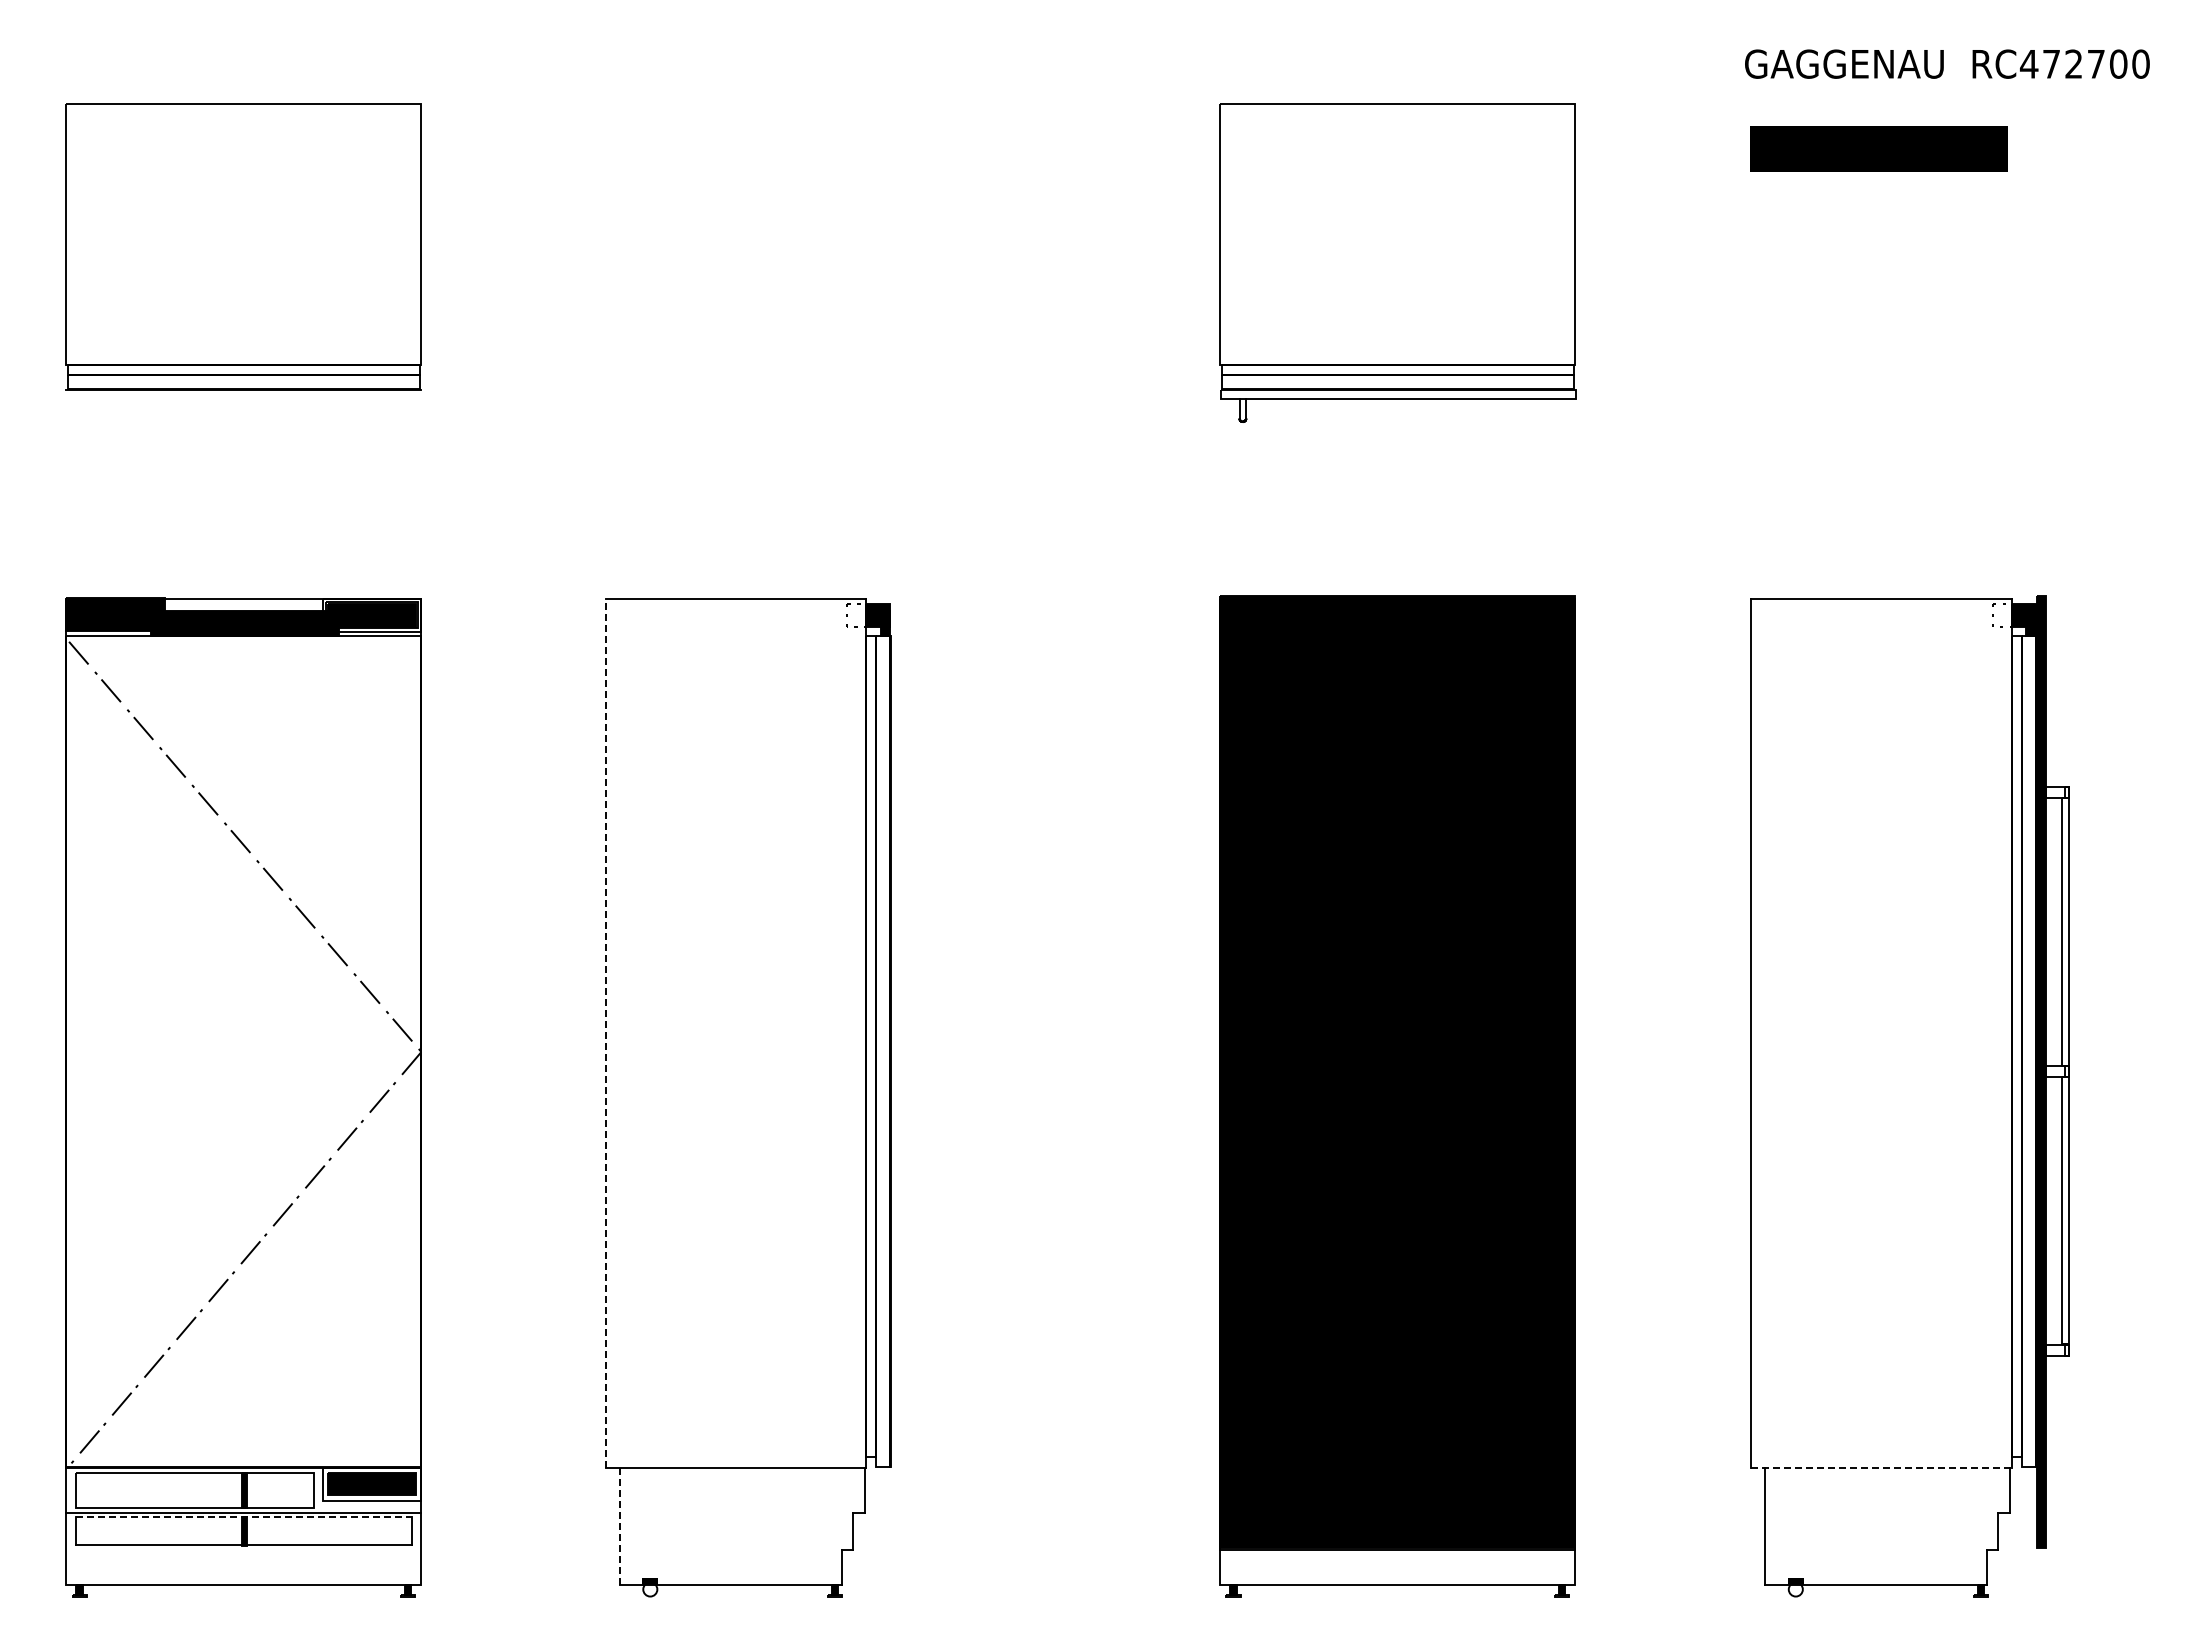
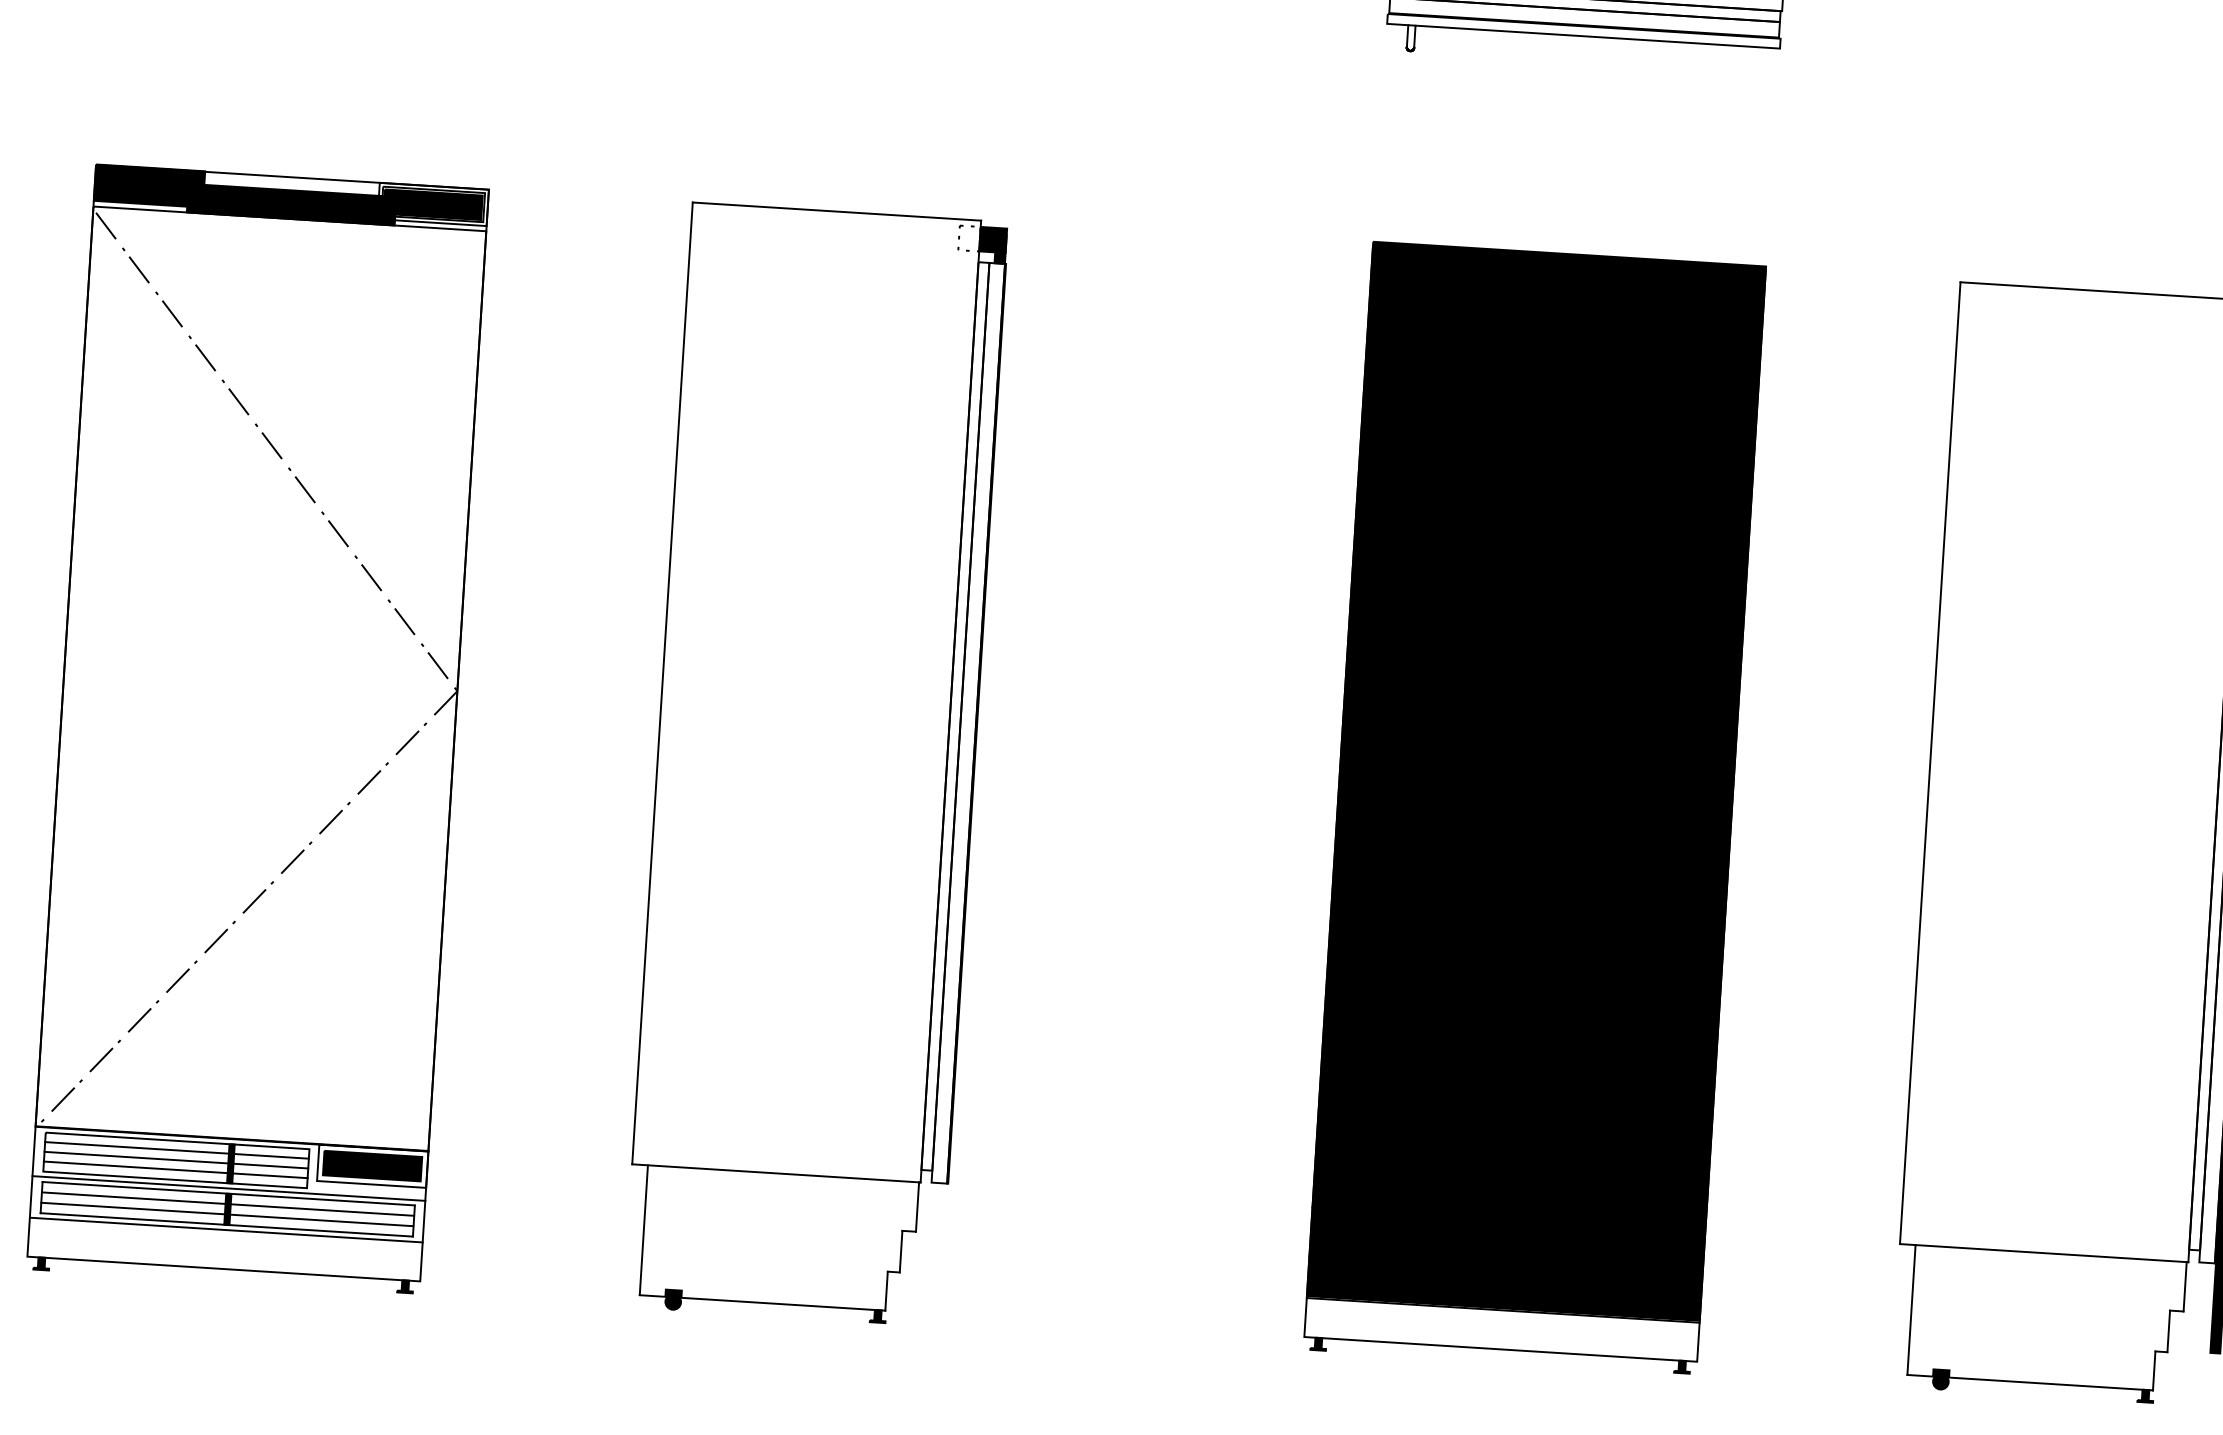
line: (605, 1033) -> (662, 683), dashed -> solid
line: (1882, 1467) -> (2045, 1252), dashed -> solid
line: (194, 1481) -> (176, 1150), added
line: (194, 1490) -> (175, 1160), added
line: (194, 1498) -> (175, 1169), added
line: (244, 1517) -> (229, 1194), dashed -> solid
line: (243, 1526) -> (227, 1203), added
line: (619, 1526) -> (643, 1230), dashed -> solid
line: (243, 1536) -> (226, 1214), added
line: (243, 1550) -> (225, 1230), added
fill: (650, 1589) -> (673, 1301), added
fill: (1795, 1589) -> (1940, 1381), added

